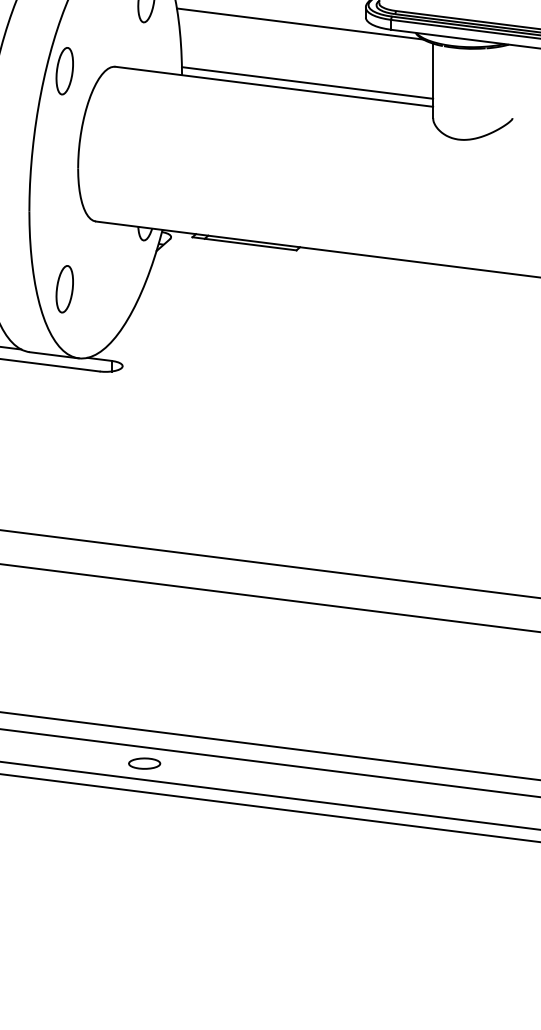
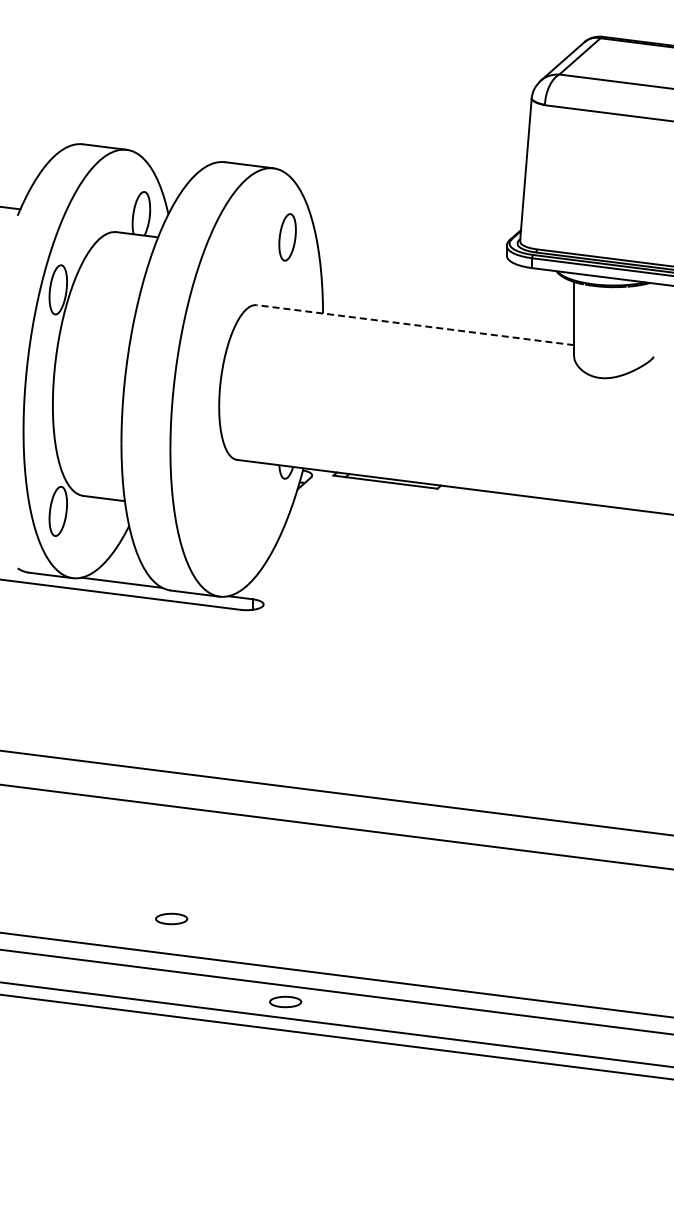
line: (300, 23) -> (441, 261), removed
part: (64, 71) -> (205, 309), removed
line: (307, 83) -> (448, 321), removed
line: (273, 87) -> (414, 325), solid -> dashed
part: (64, 289) -> (205, 527), removed
part: (30, 680) -> (171, 918), added

